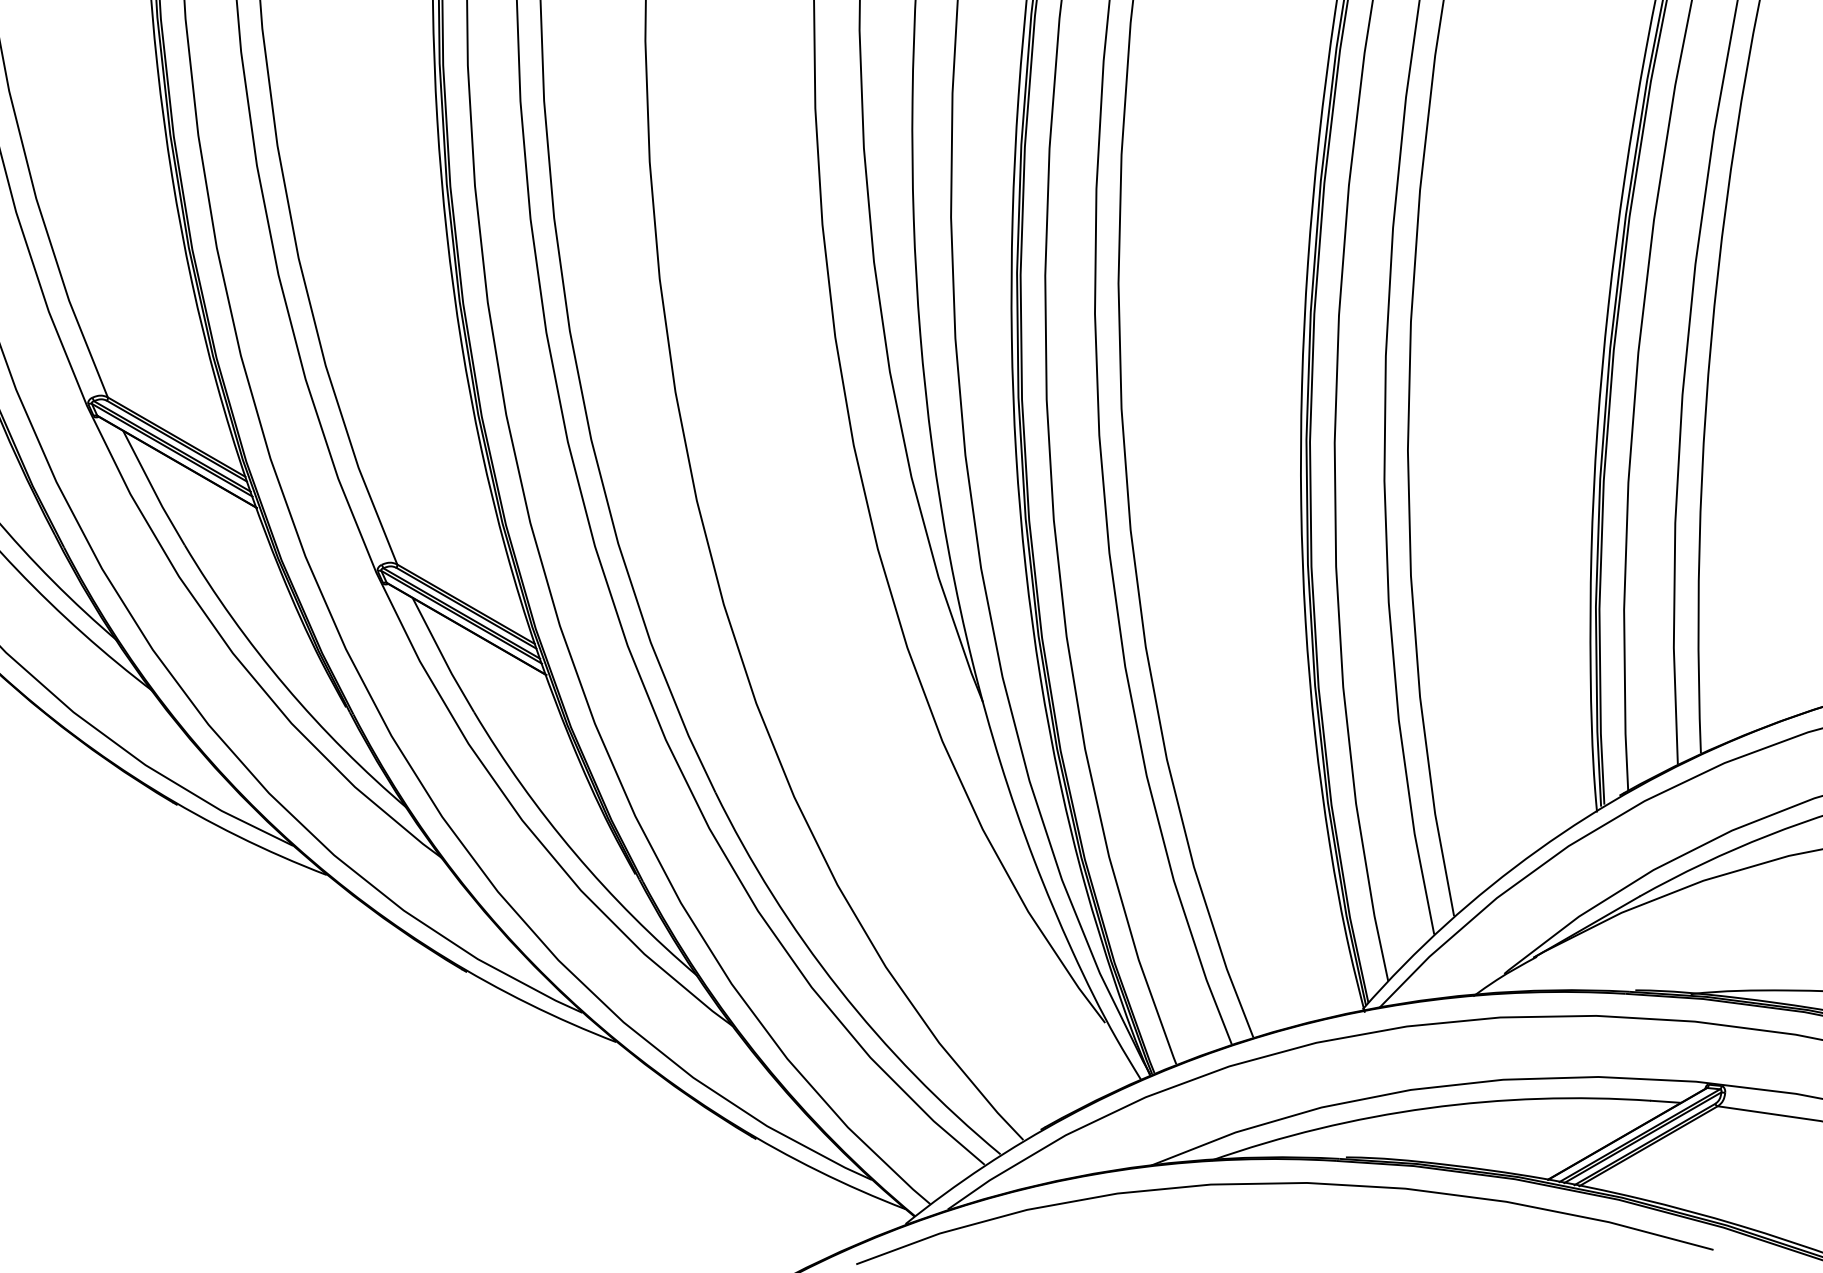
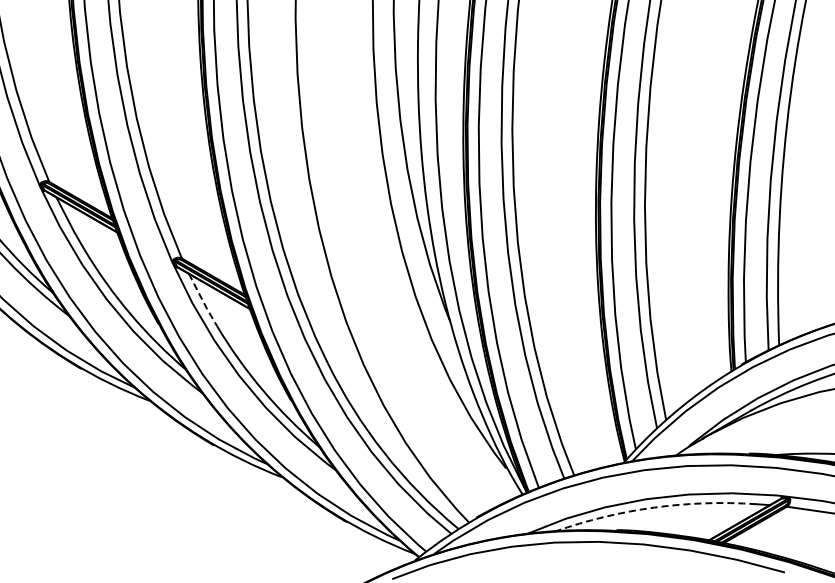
line: (442, 656) -> (202, 300), solid -> dashed
arc: (1428, 1107) -> (654, 507), solid -> dashed

